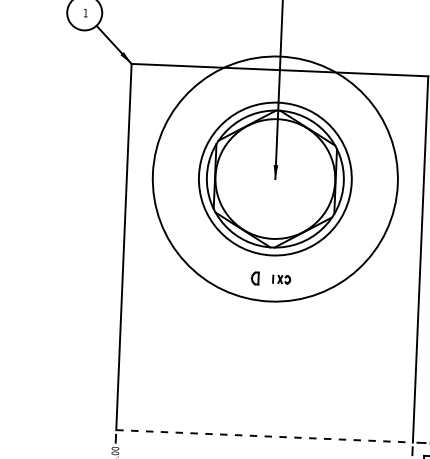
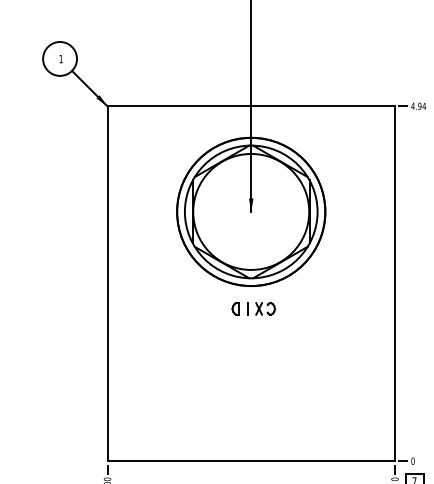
circle: (275, 178) -> (251, 211), size x0.62
part: (281, 279) -> (261, 308), size x1.67
line: (264, 436) -> (251, 461), dashed -> solid

